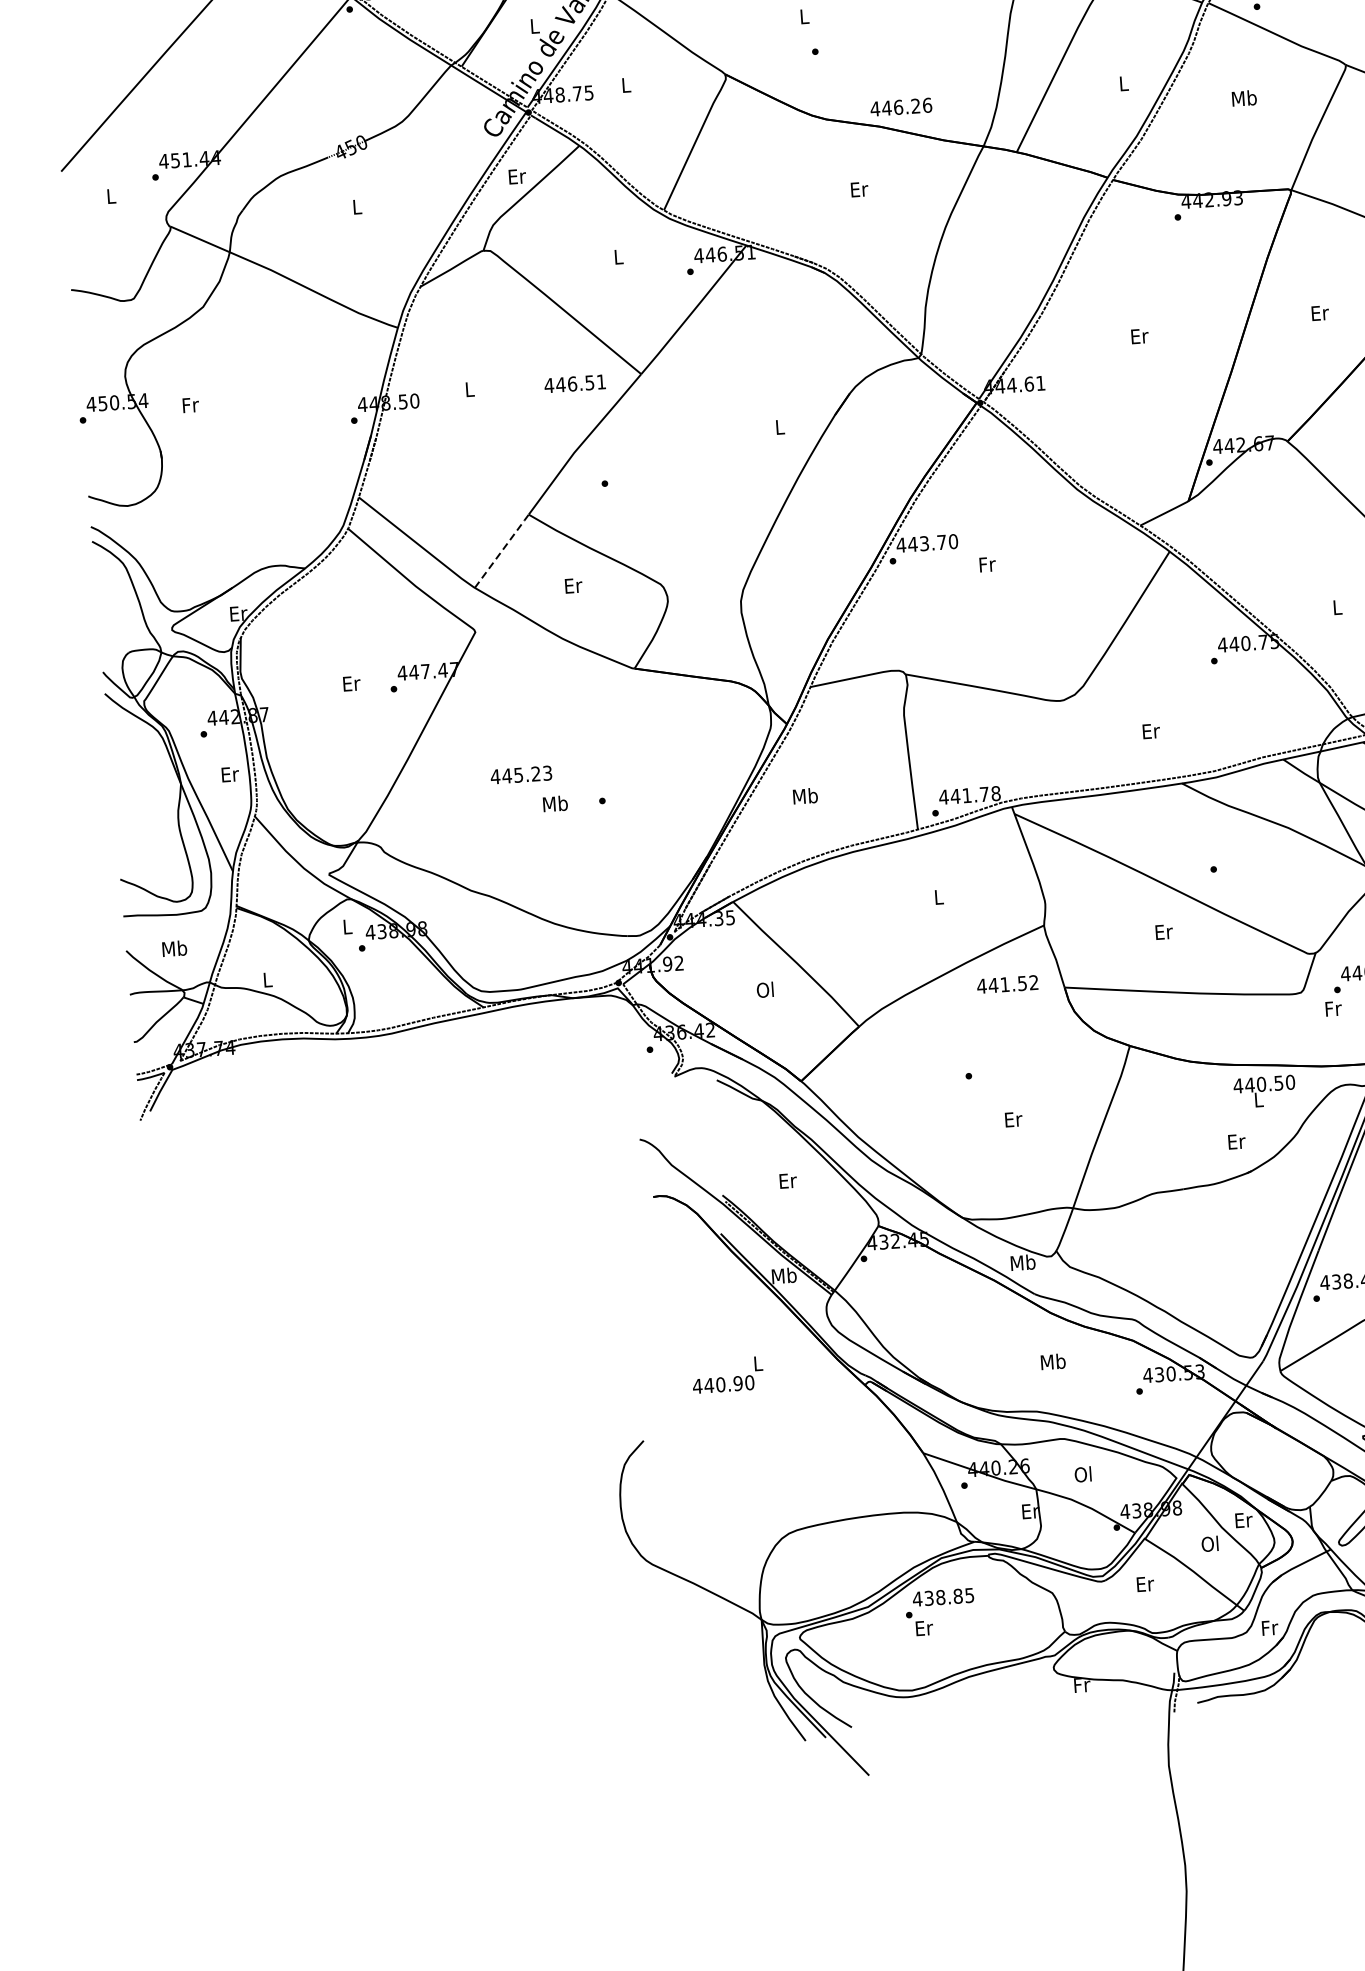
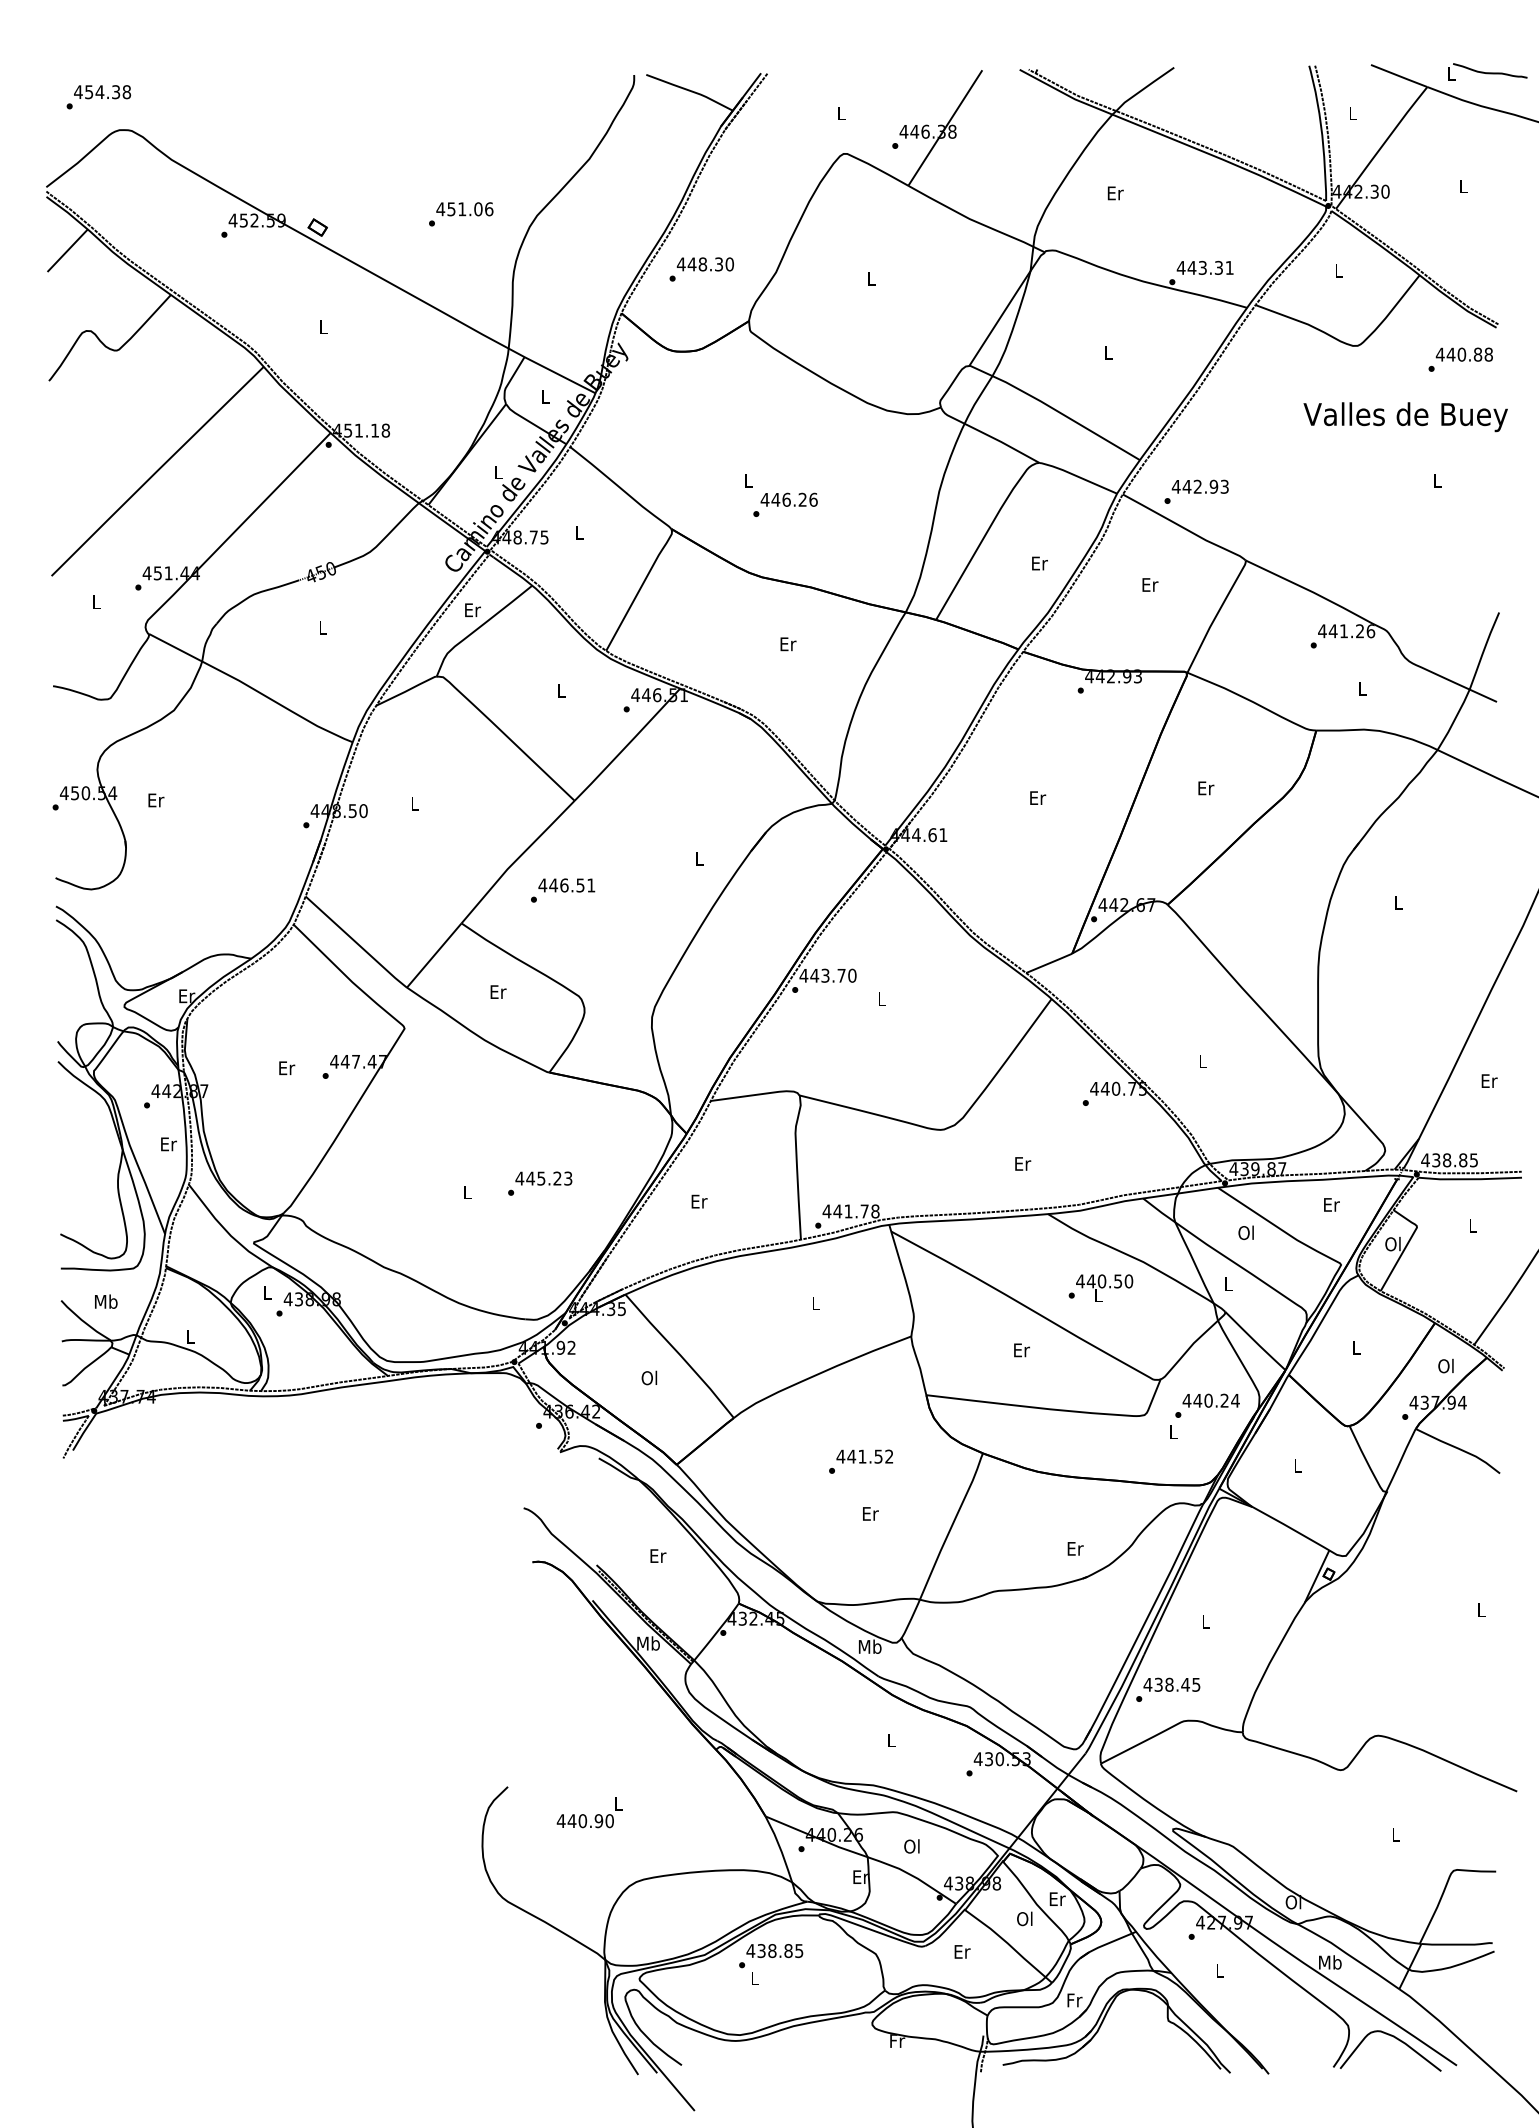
text: (1123, 83) -> (1039, 563), L -> Er
text: (1243, 98) -> (1149, 584), Mb -> Er
text: (900, 106) -> (788, 499), moved
text: (574, 383) -> (566, 885), moved
text: (191, 405) -> (156, 800), Fr -> Er
line: (501, 550) -> (434, 954), dashed -> solid
text: (987, 564) -> (882, 999), Fr -> L
text: (520, 774) -> (543, 1178), moved
text: (804, 796) -> (698, 1201), Mb -> Er
text: (555, 803) -> (467, 1192), Mb -> L
text: (1007, 984) -> (864, 1456), moved
text: (1333, 1009) -> (1173, 1432), Fr -> L
text: (1264, 1090) -> (1104, 1287), moved
text: (1053, 1361) -> (891, 1740), Mb -> L
text: (727, 1375) -> (589, 1812), moved
text: (924, 1628) -> (755, 1978), Er -> L

